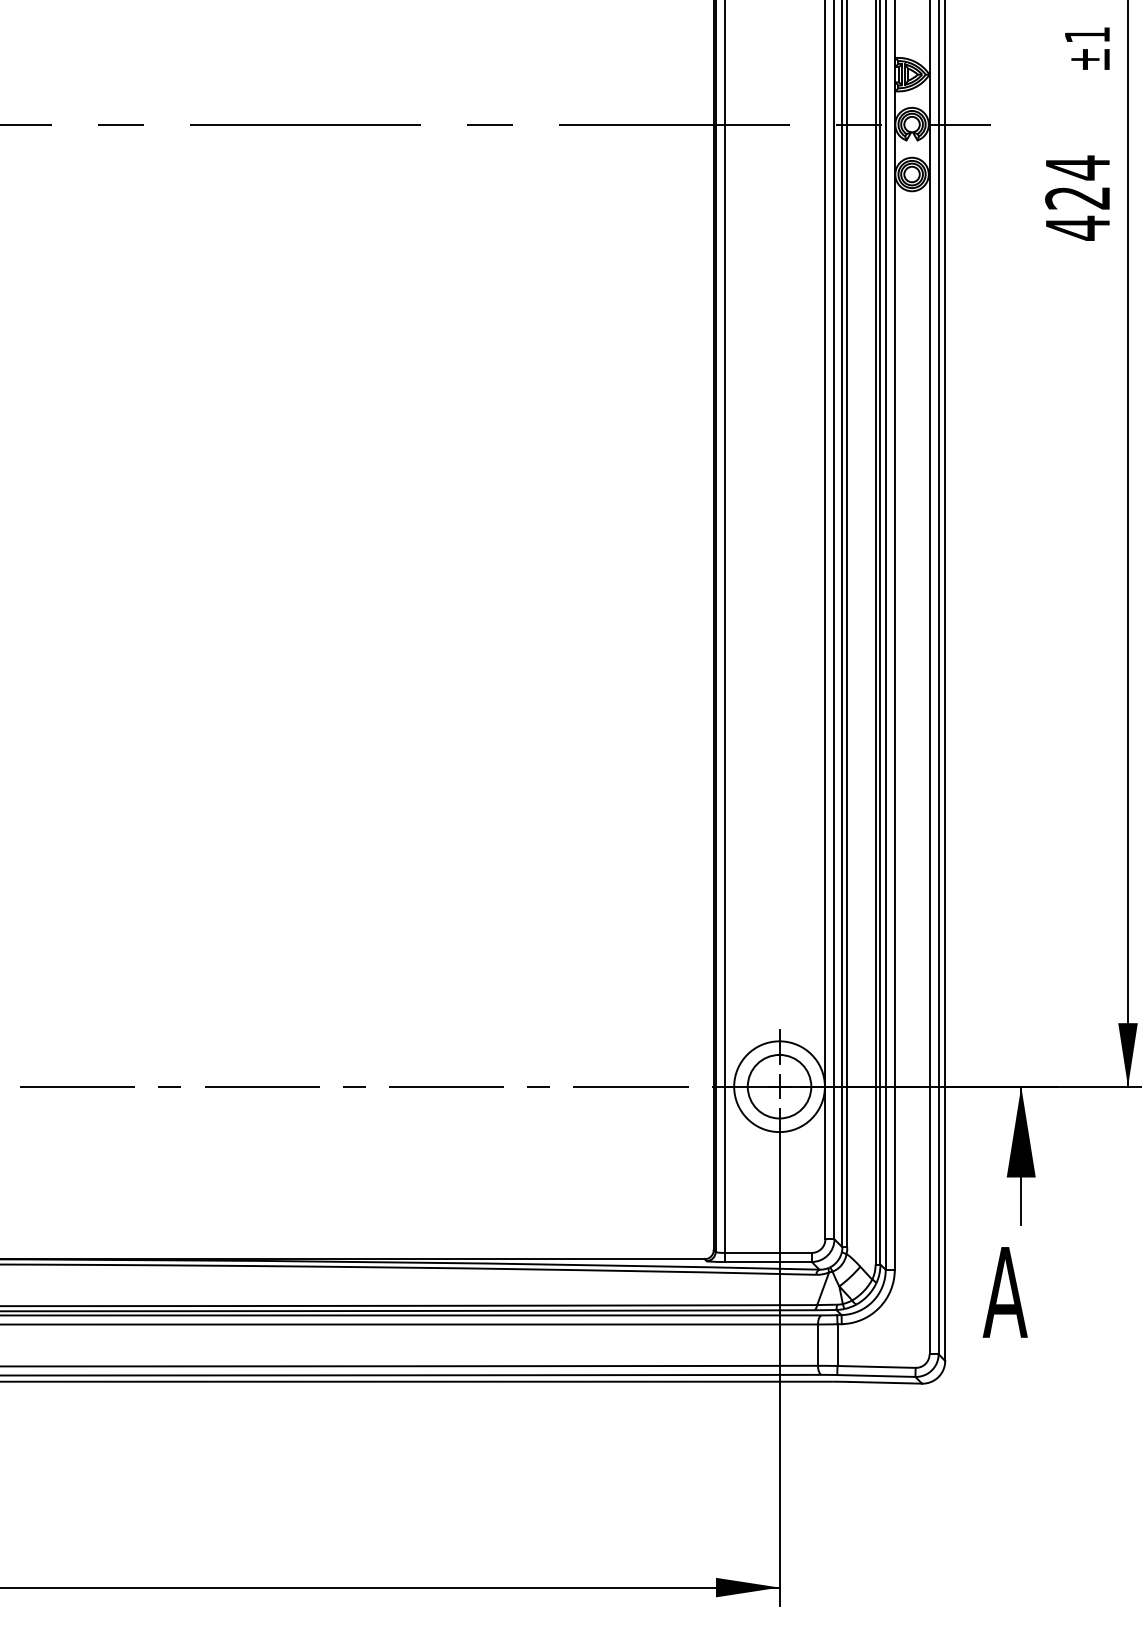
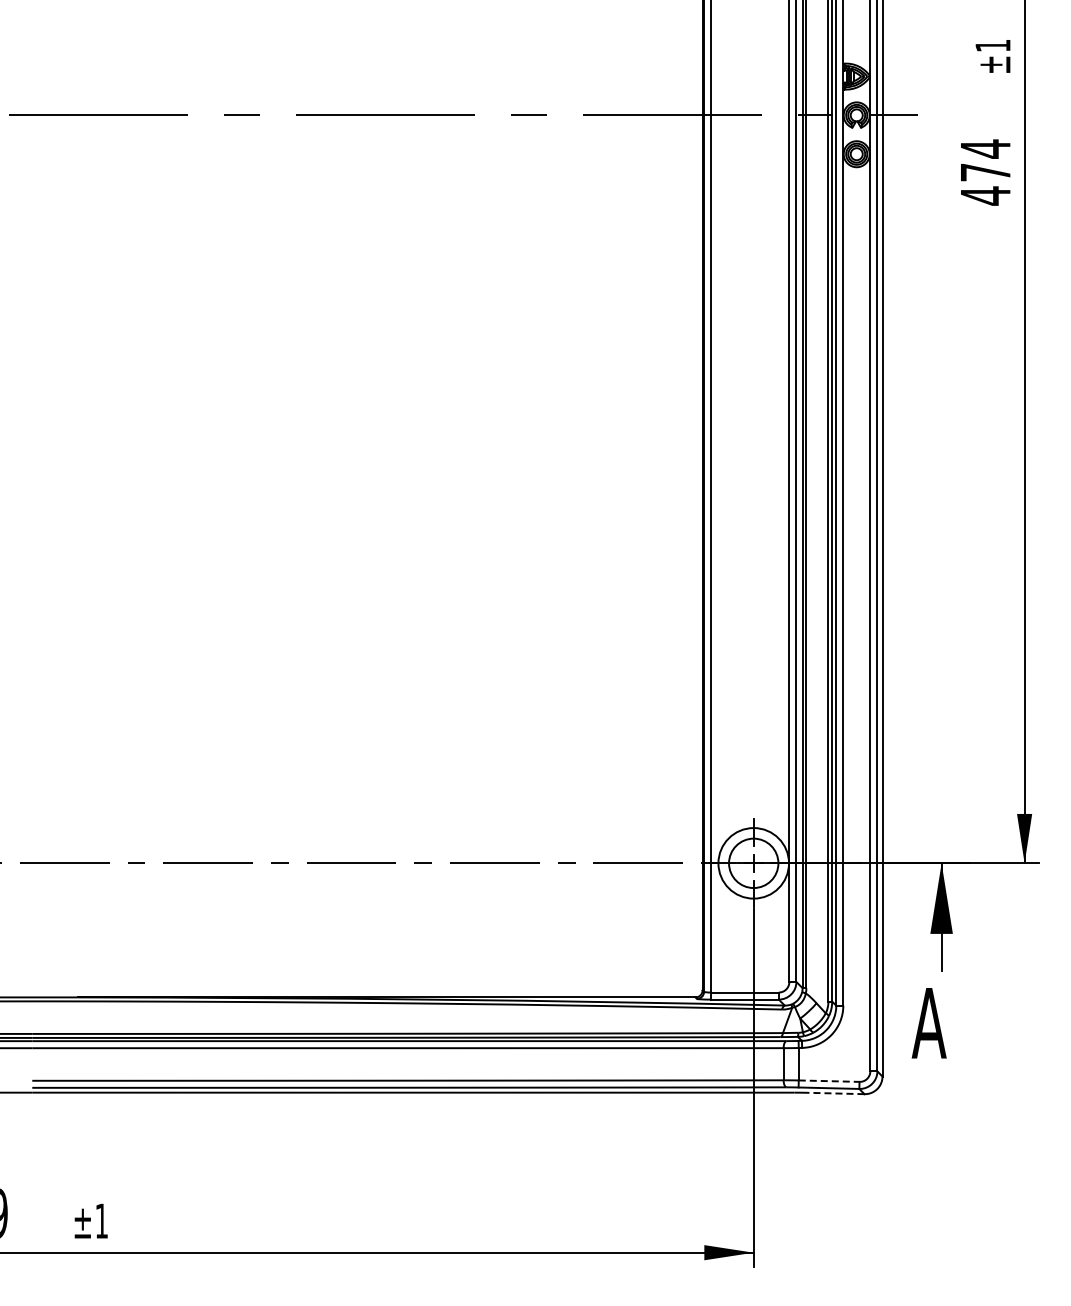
text: (1077, 198) -> (985, 172), 424 -> 474
line: (877, 1367) -> (829, 1081), solid -> dashed
line: (886, 1382) -> (836, 1093), solid -> dashed

